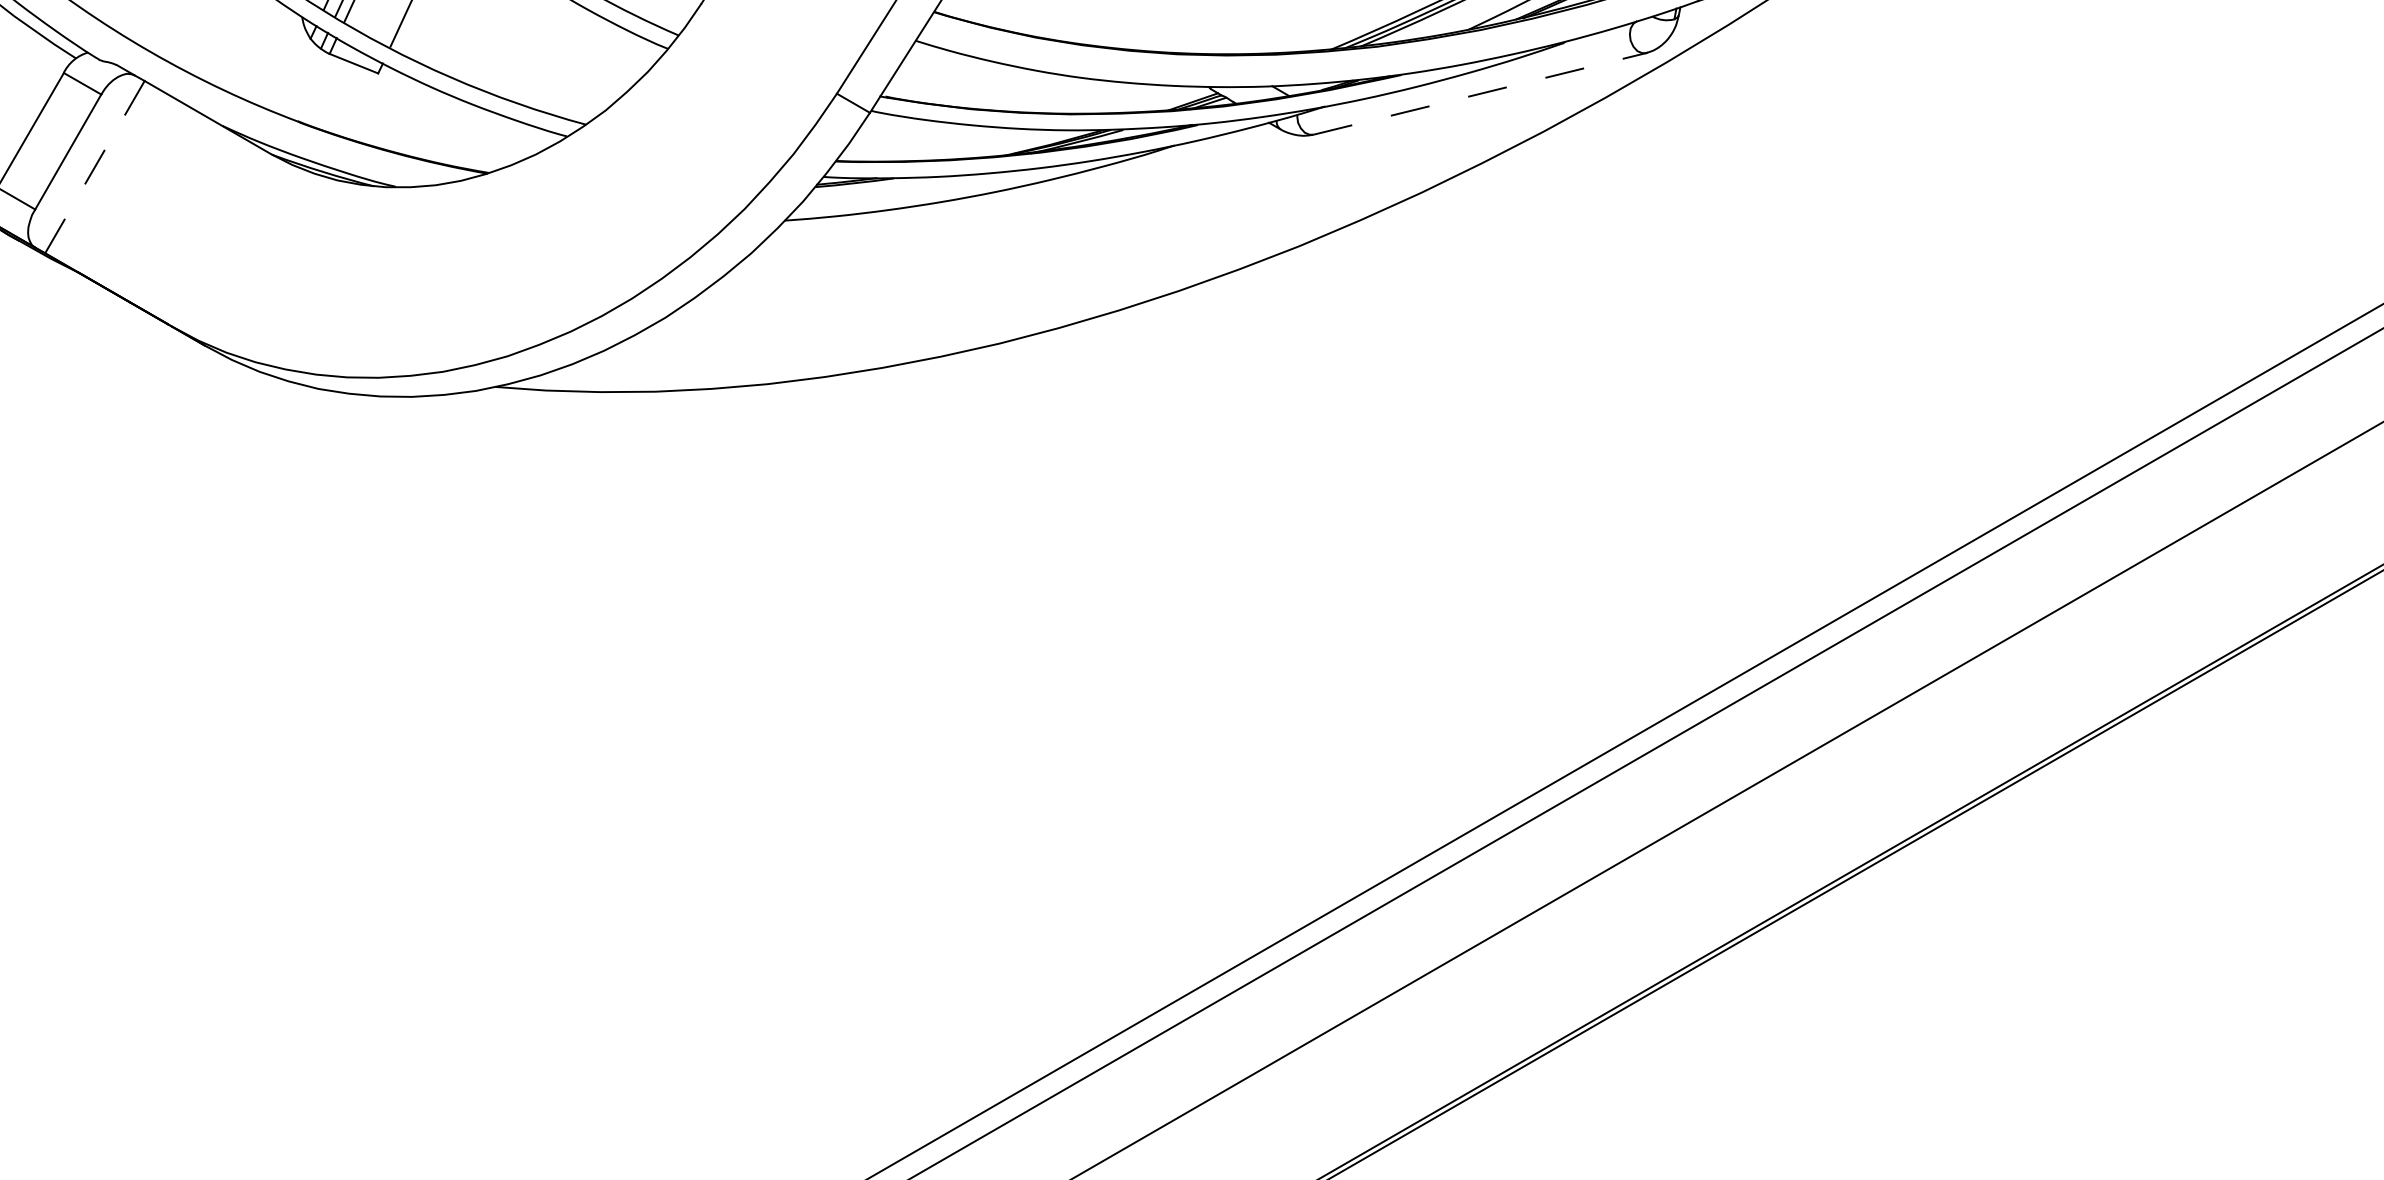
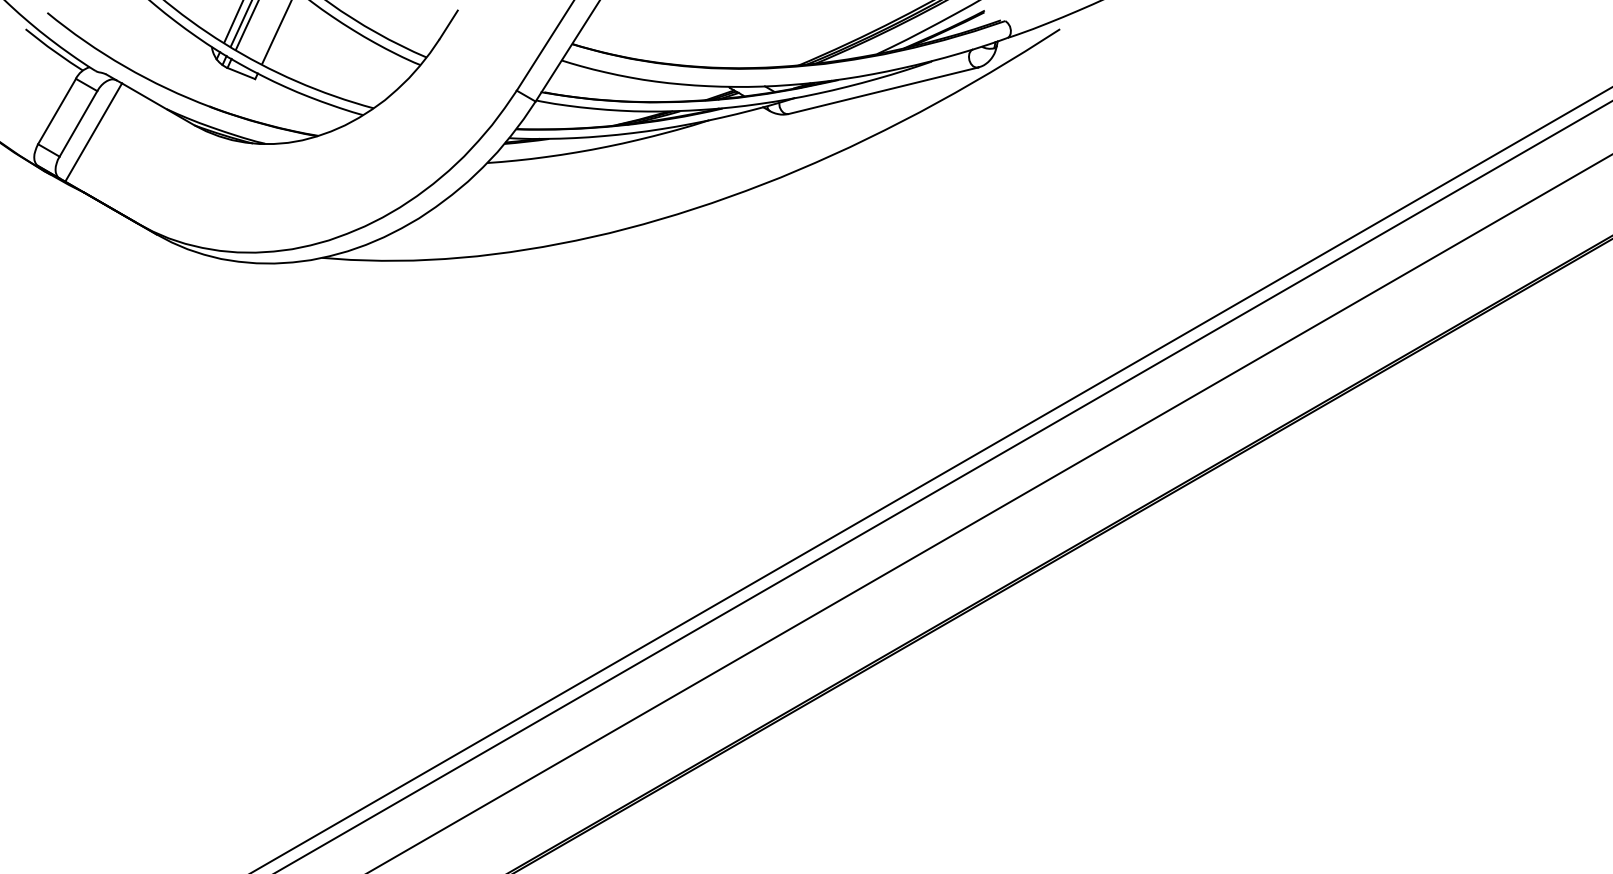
line: (1480, 93) -> (883, 90), dashed -> solid
line: (94, 167) -> (93, 132), dashed -> solid

